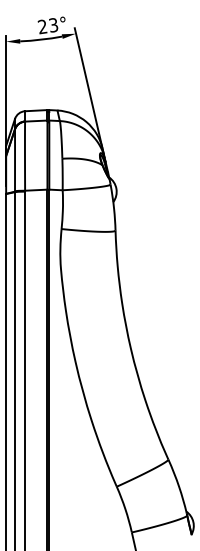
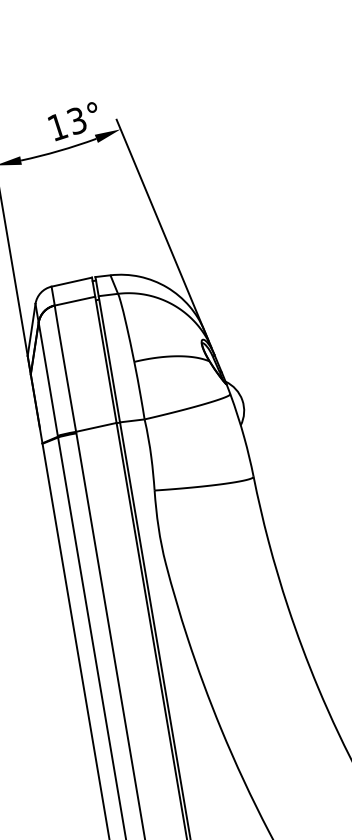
text: (42, 26) -> (57, 126), 23° -> 13°

